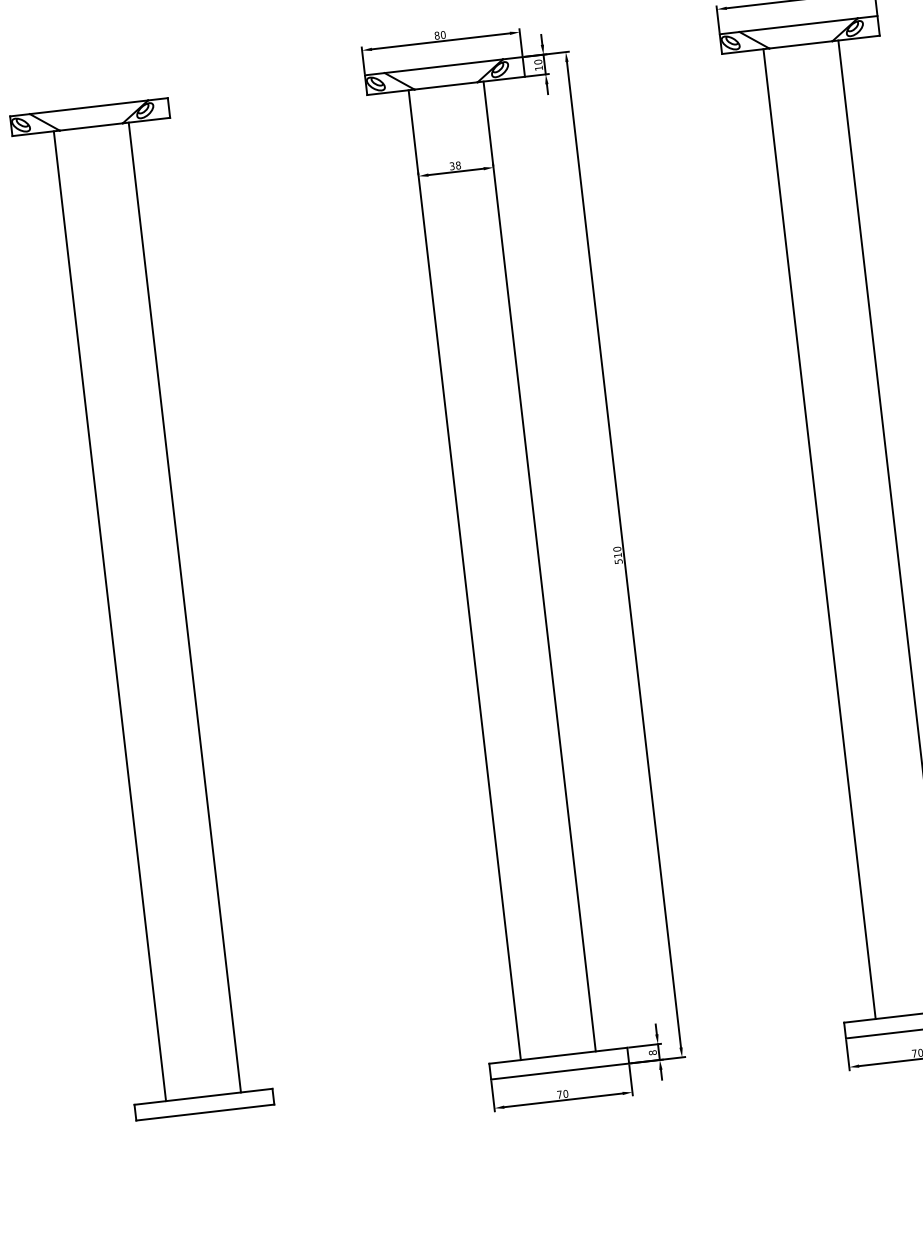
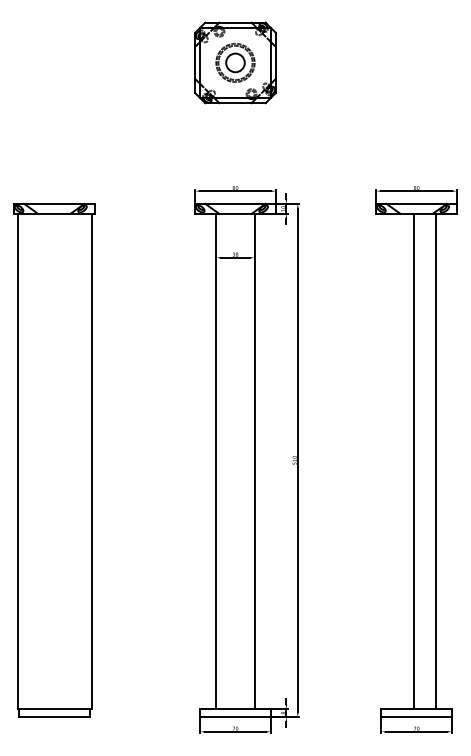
line: (819, 534) -> (413, 461), moved
line: (184, 607) -> (92, 461), moved
line: (110, 616) -> (18, 461), moved

